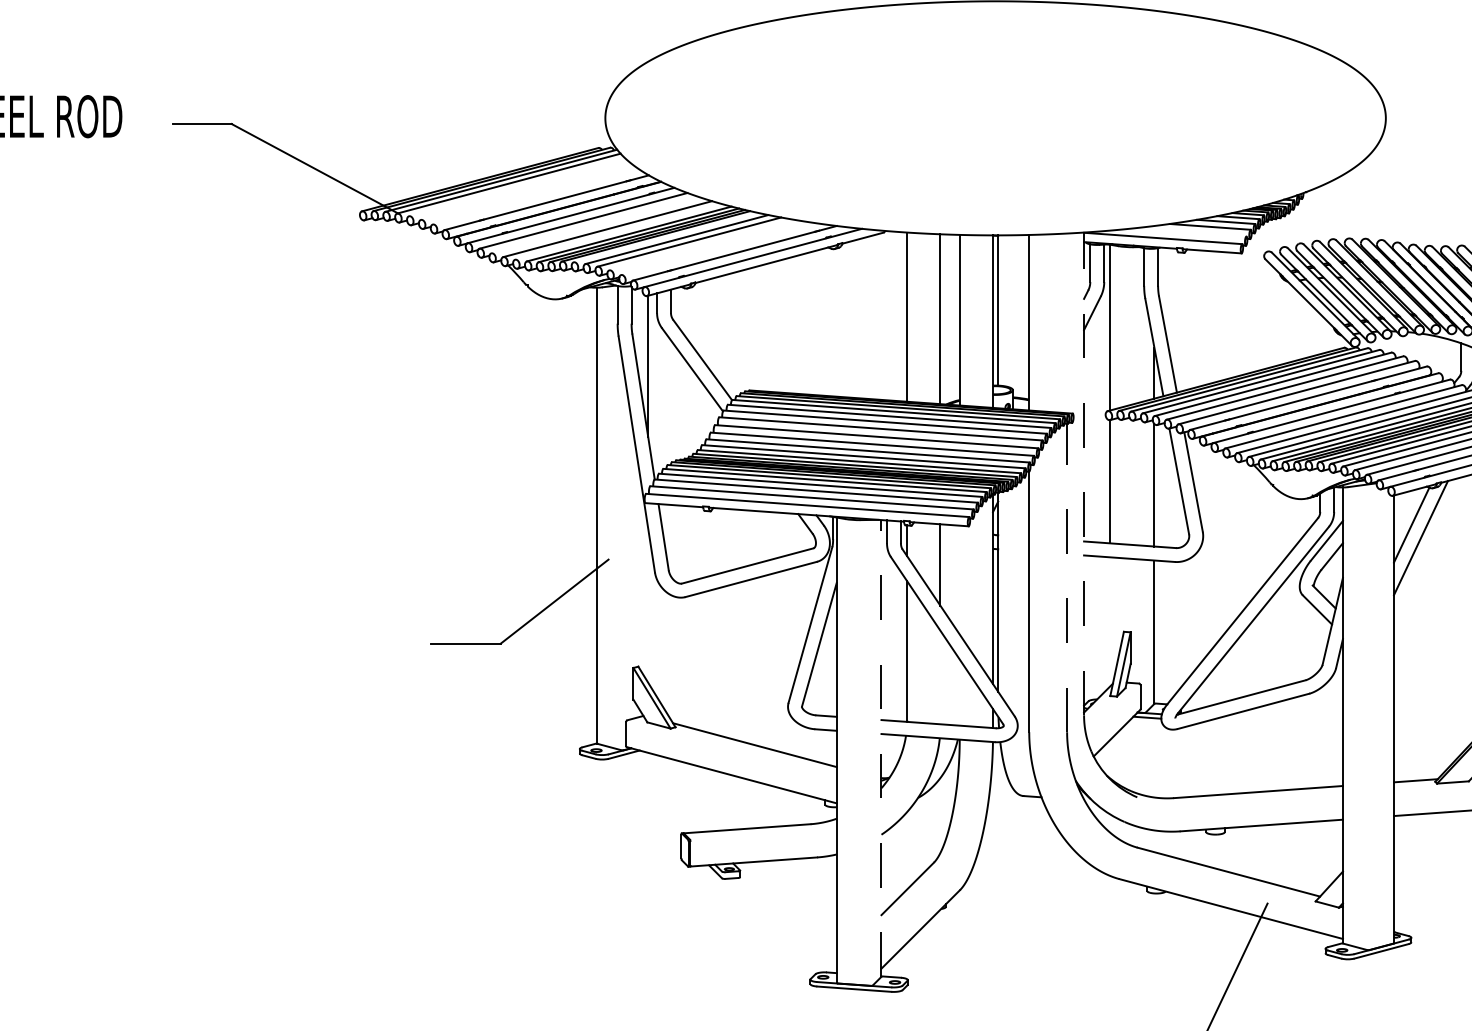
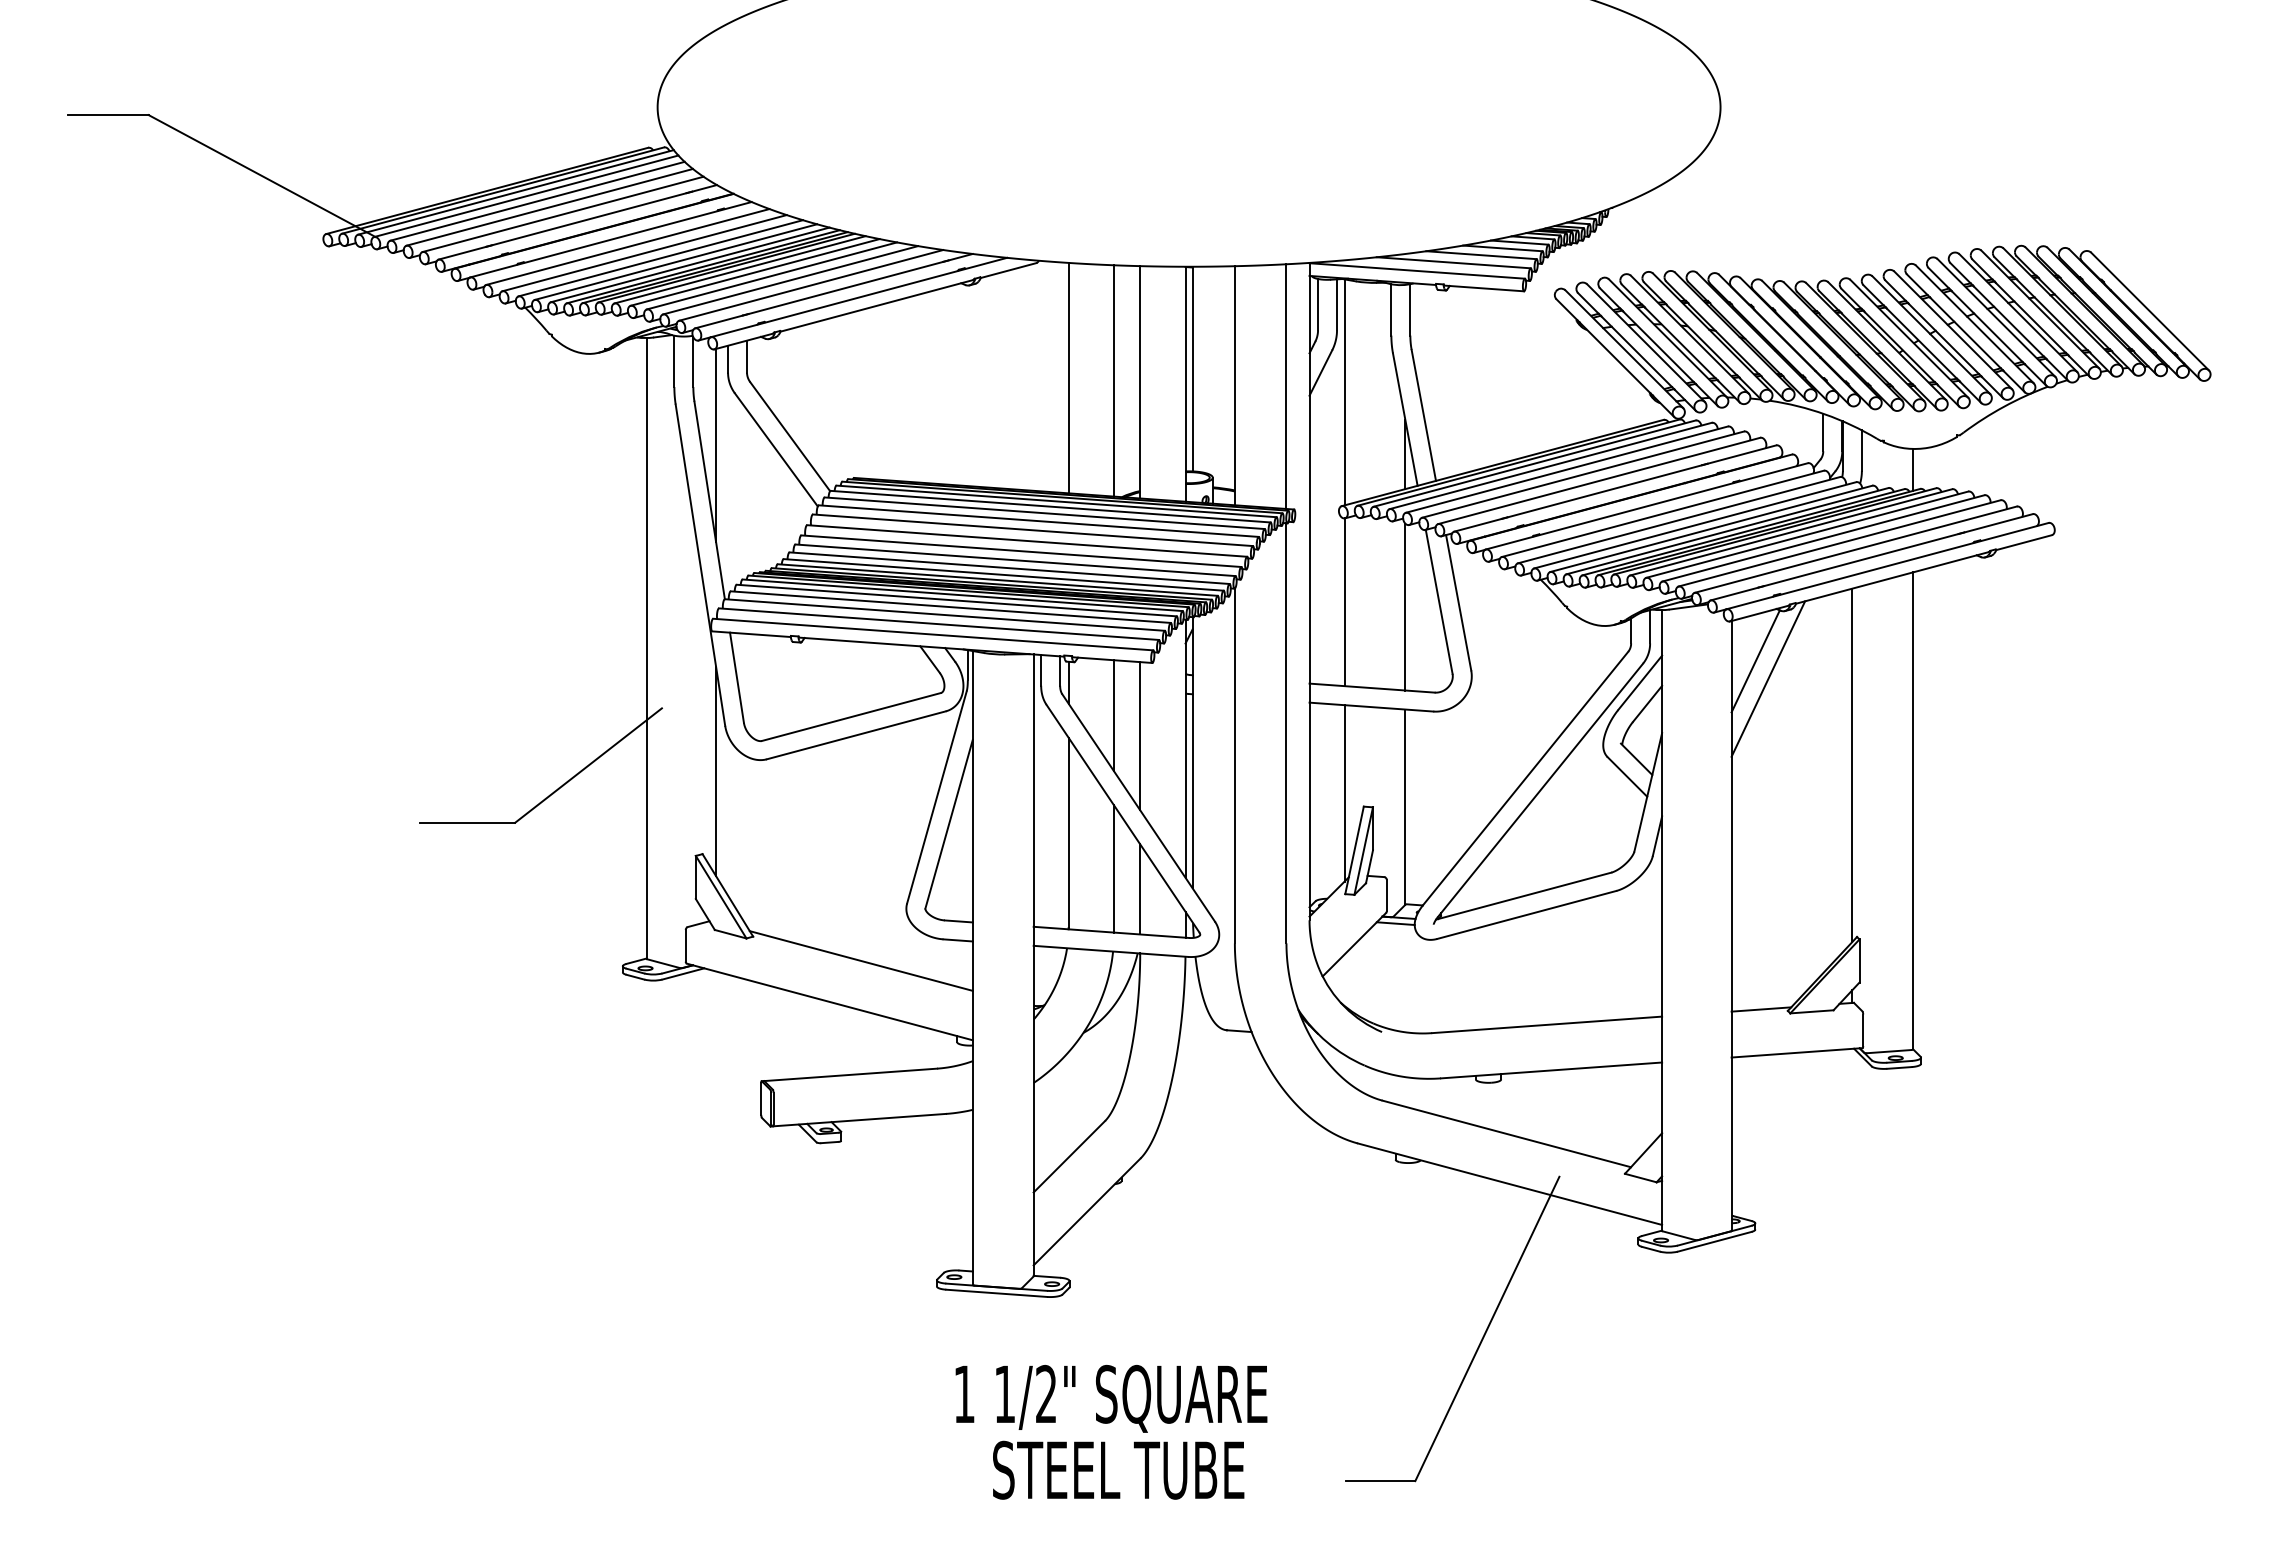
line: (517, 186) -> (537, 200), added
line: (525, 191) -> (549, 206), added
line: (535, 197) -> (562, 214), added
line: (595, 225) -> (644, 253), added
line: (618, 231) -> (675, 261), added
line: (1189, 232) -> (1453, 262), added
line: (665, 237) -> (739, 269), added
line: (702, 245) -> (790, 280), added
line: (718, 249) -> (811, 285), added
line: (1067, 323) -> (1286, 386), added
line: (1084, 473) -> (1309, 591), dashed -> solid
line: (1067, 577) -> (1286, 732), dashed -> solid
line: (959, 580) -> (1140, 736), added
line: (648, 606) -> (716, 771), added
line: (1109, 622) -> (1344, 793), added
line: (940, 677) -> (1113, 868), added
line: (959, 692) -> (1140, 889), added
line: (881, 748) -> (1033, 965), dashed -> solid

